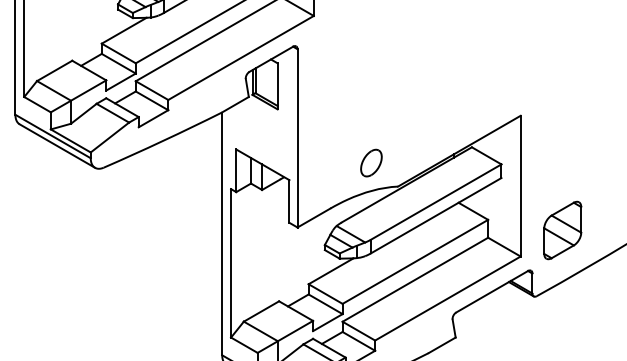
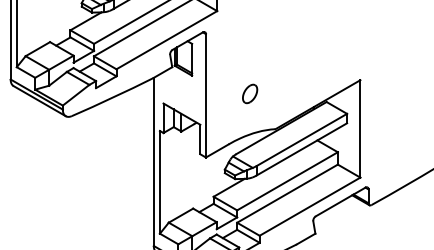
part: (372, 162) -> (250, 93), moved
part: (562, 230) -> (389, 159), removed

